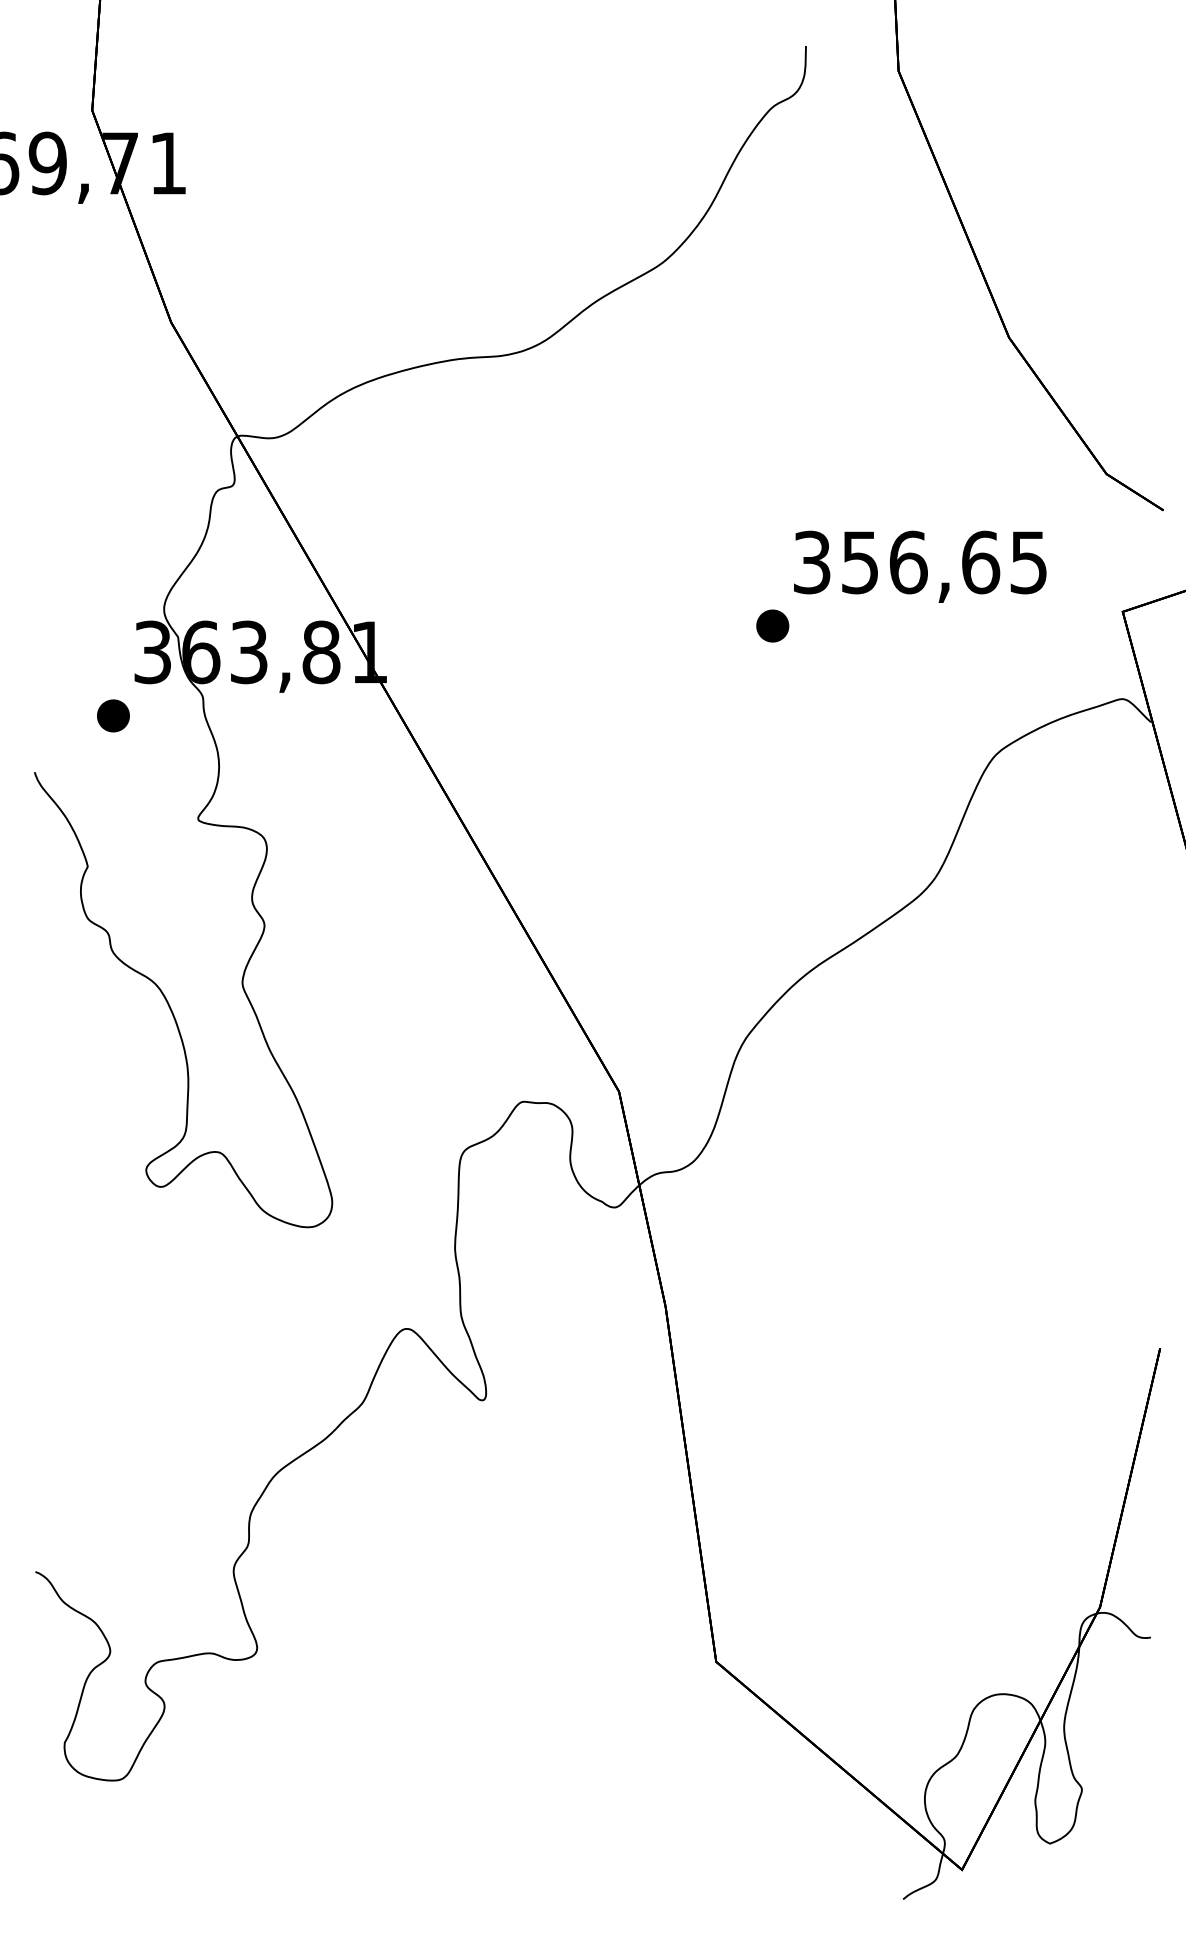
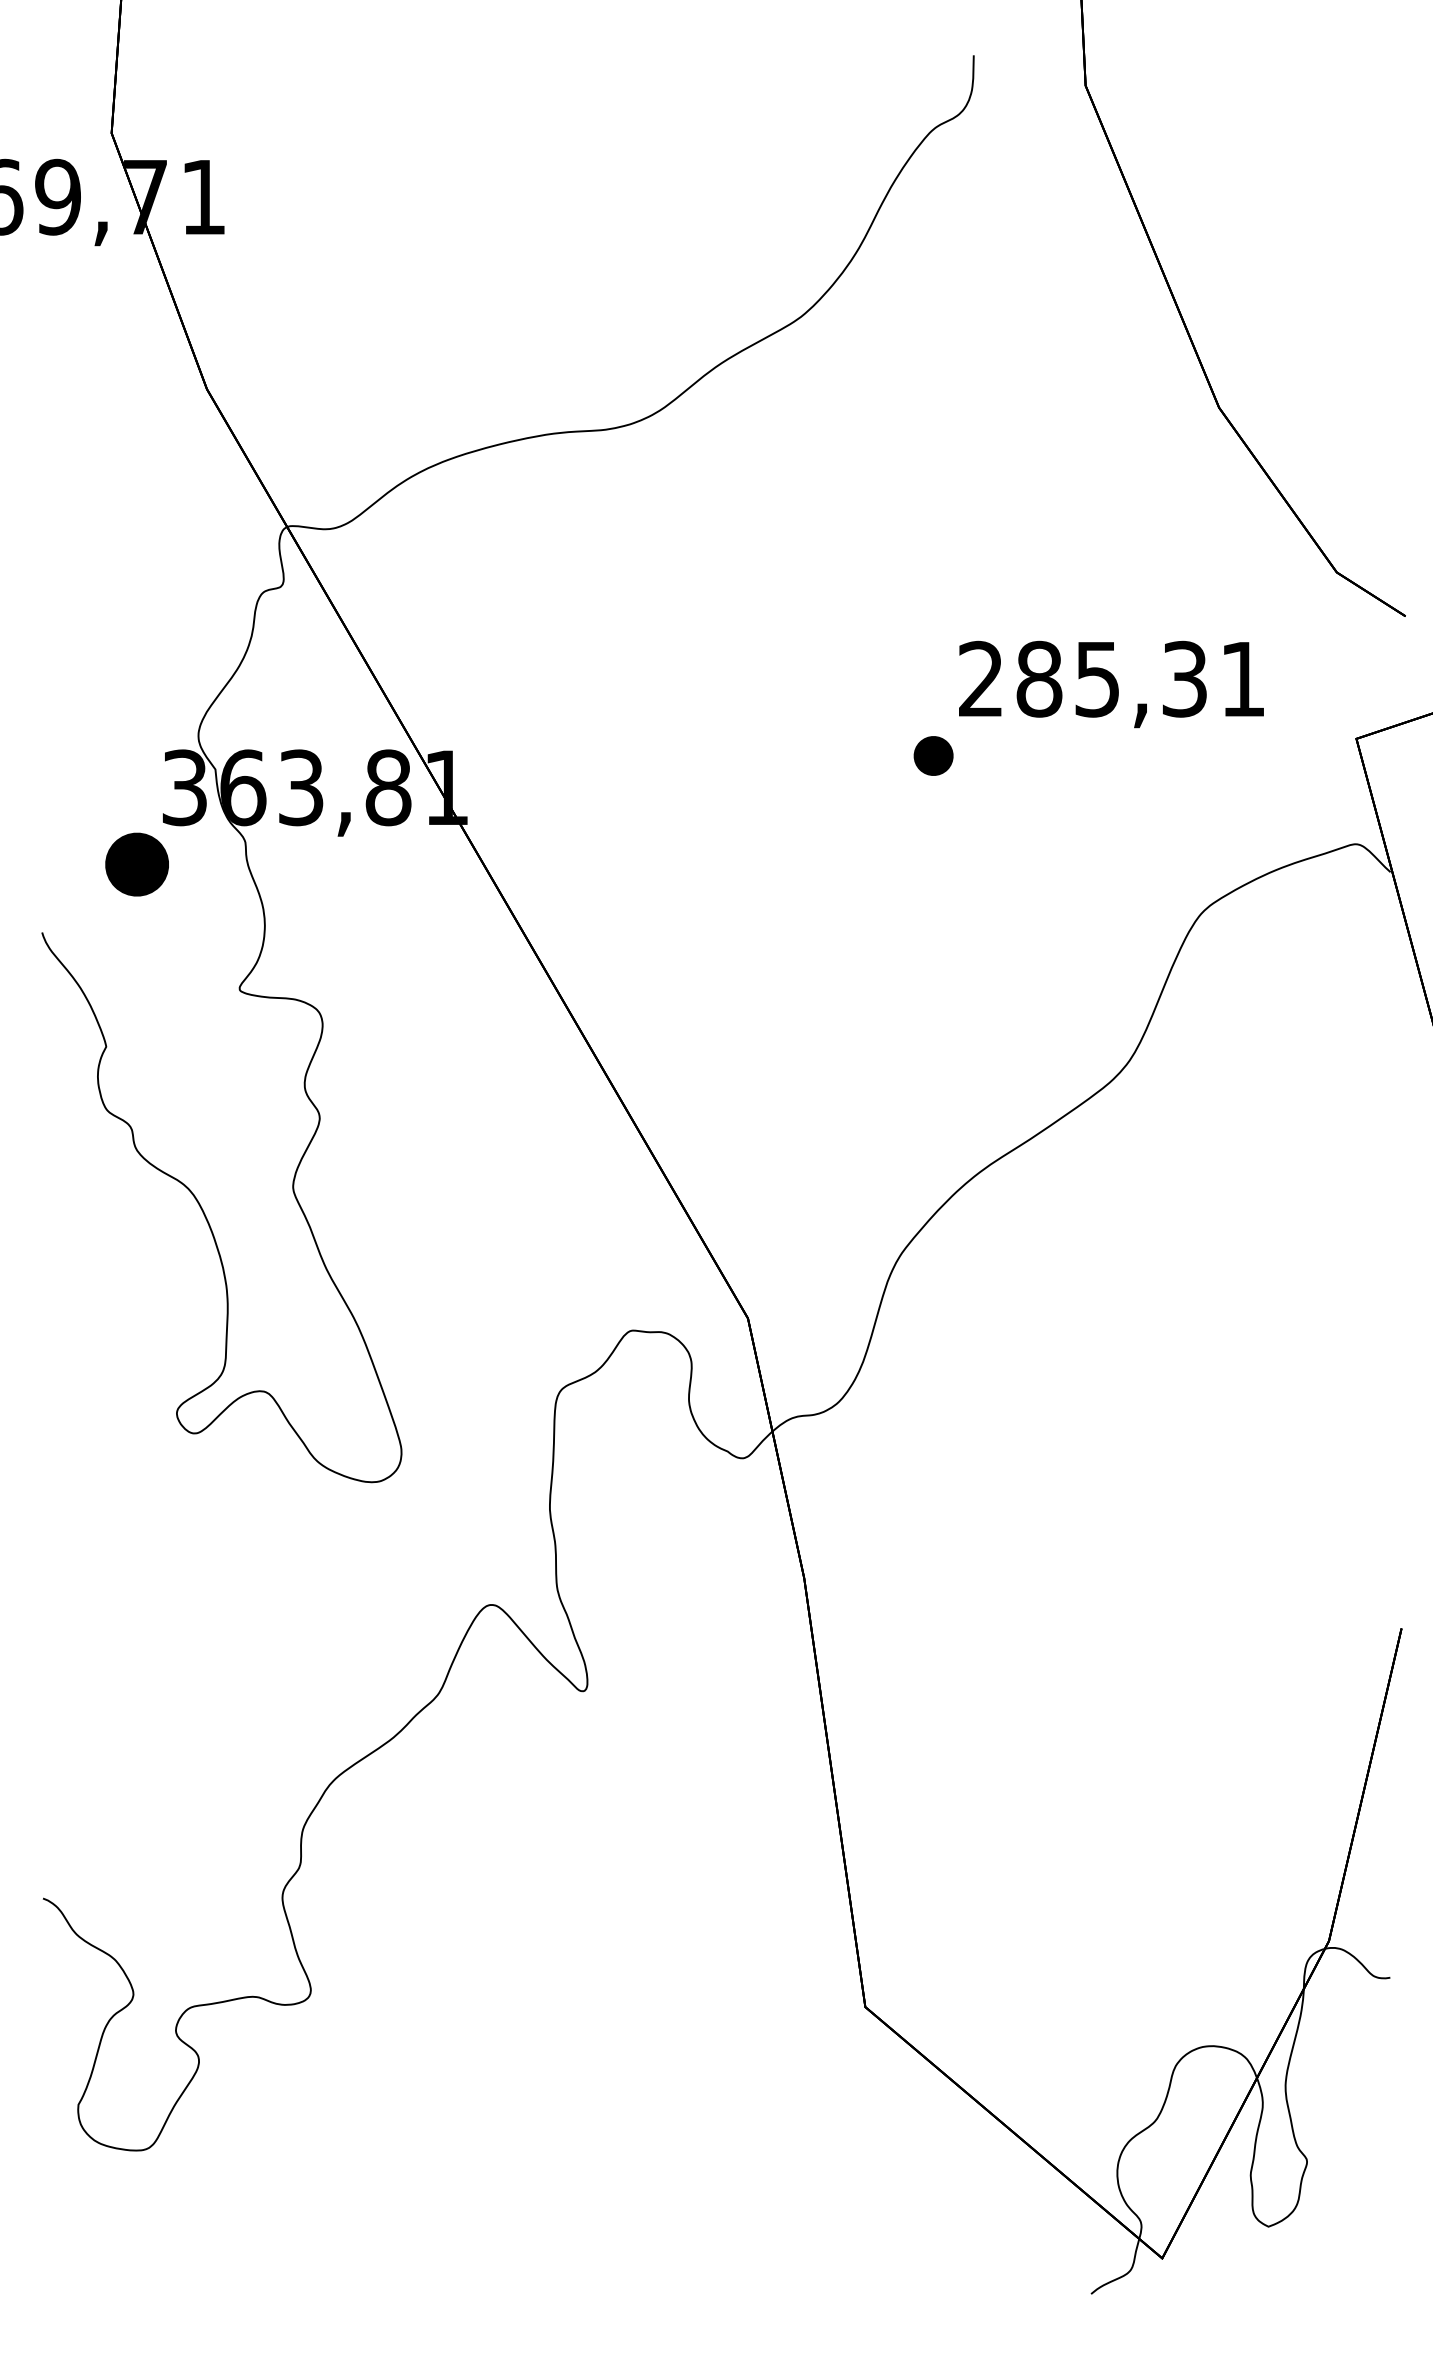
text: (920, 561) -> (1111, 678), 356,65 -> 285,31
part: (113, 715) -> (137, 864), size x1.6

